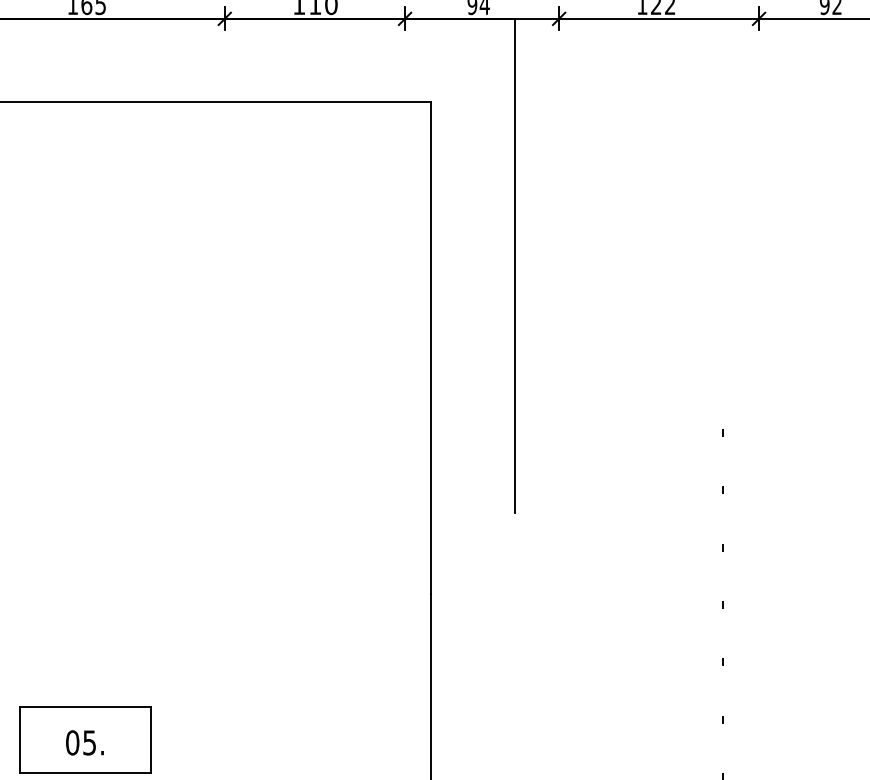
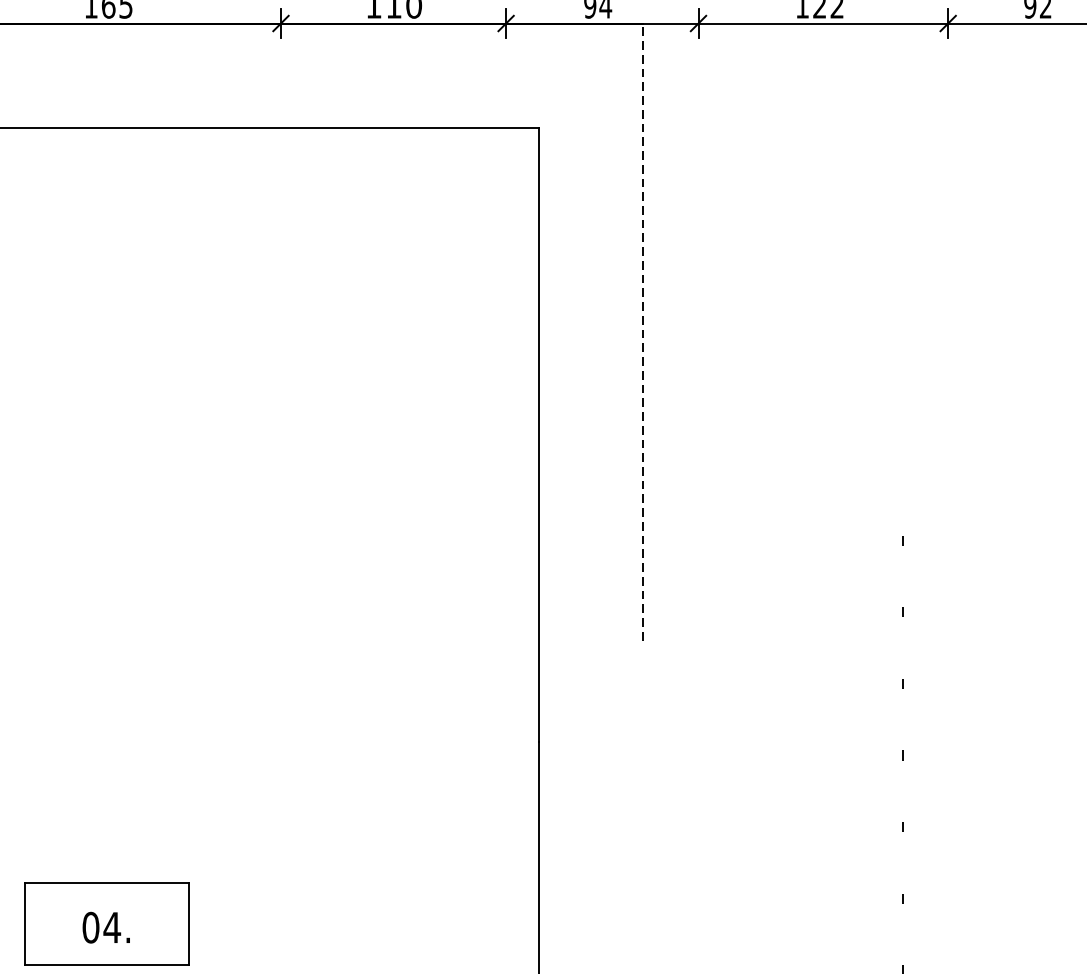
line: (514, 265) -> (642, 331), solid -> dashed
text: (89, 742) -> (112, 927), 05. -> 04.

